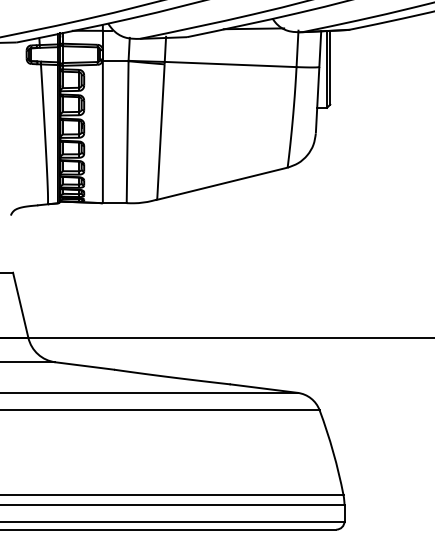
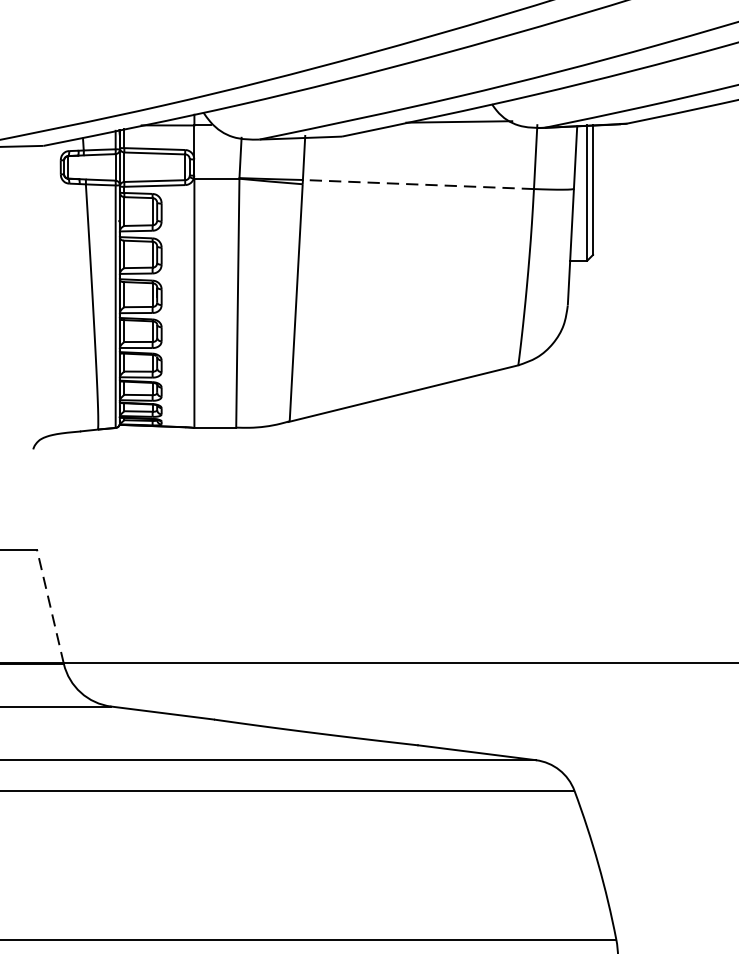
line: (230, 64) -> (418, 184), solid -> dashed
line: (20, 304) -> (49, 605), solid -> dashed

